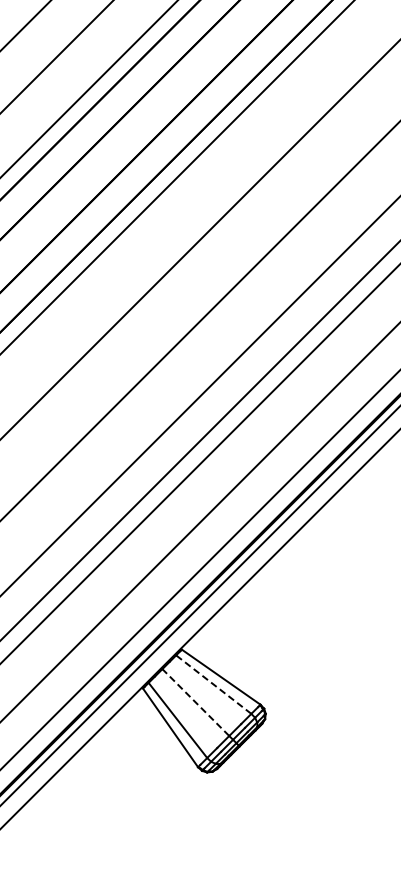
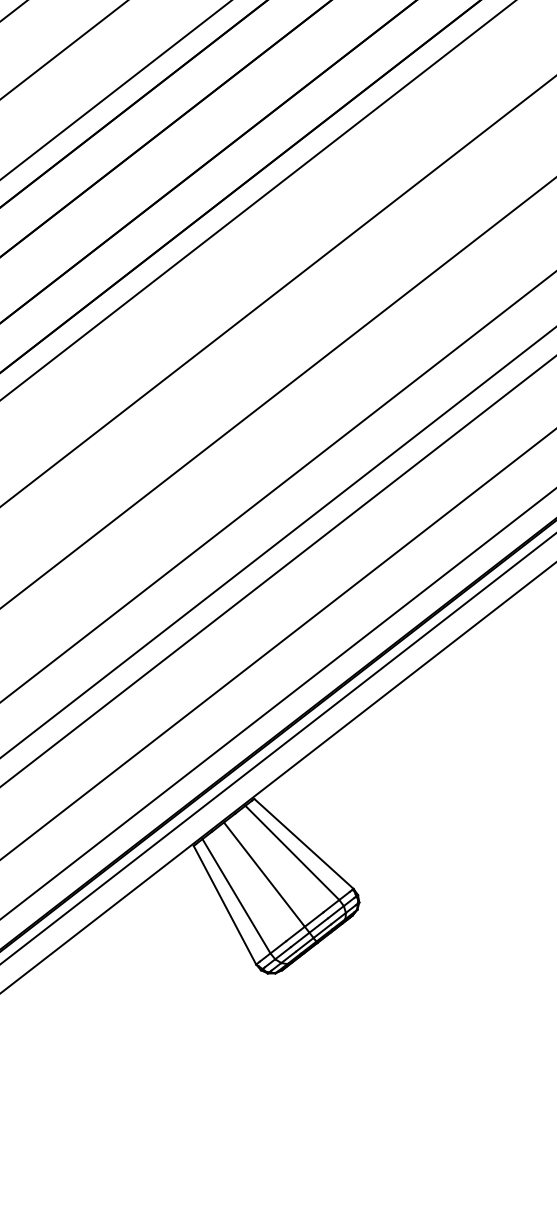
line: (213, 684) -> (292, 852), dashed -> solid
line: (195, 702) -> (263, 874), dashed -> solid

